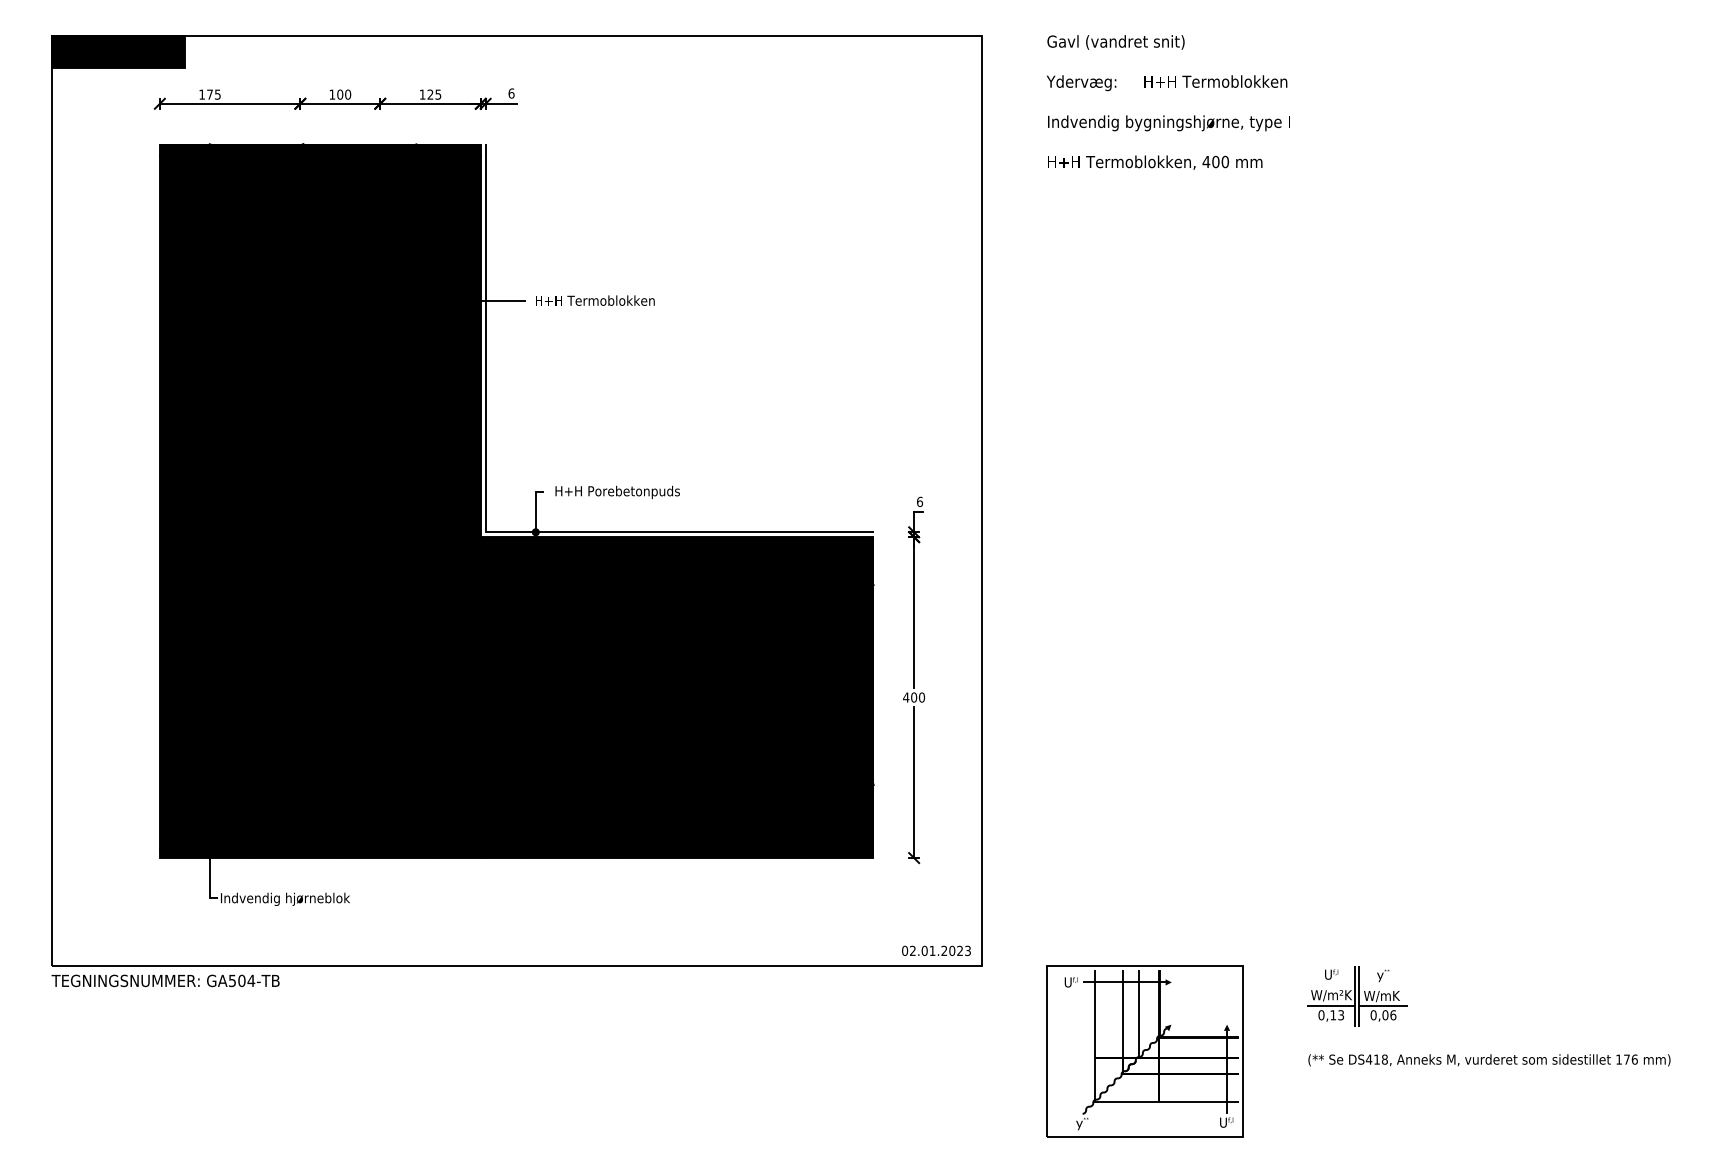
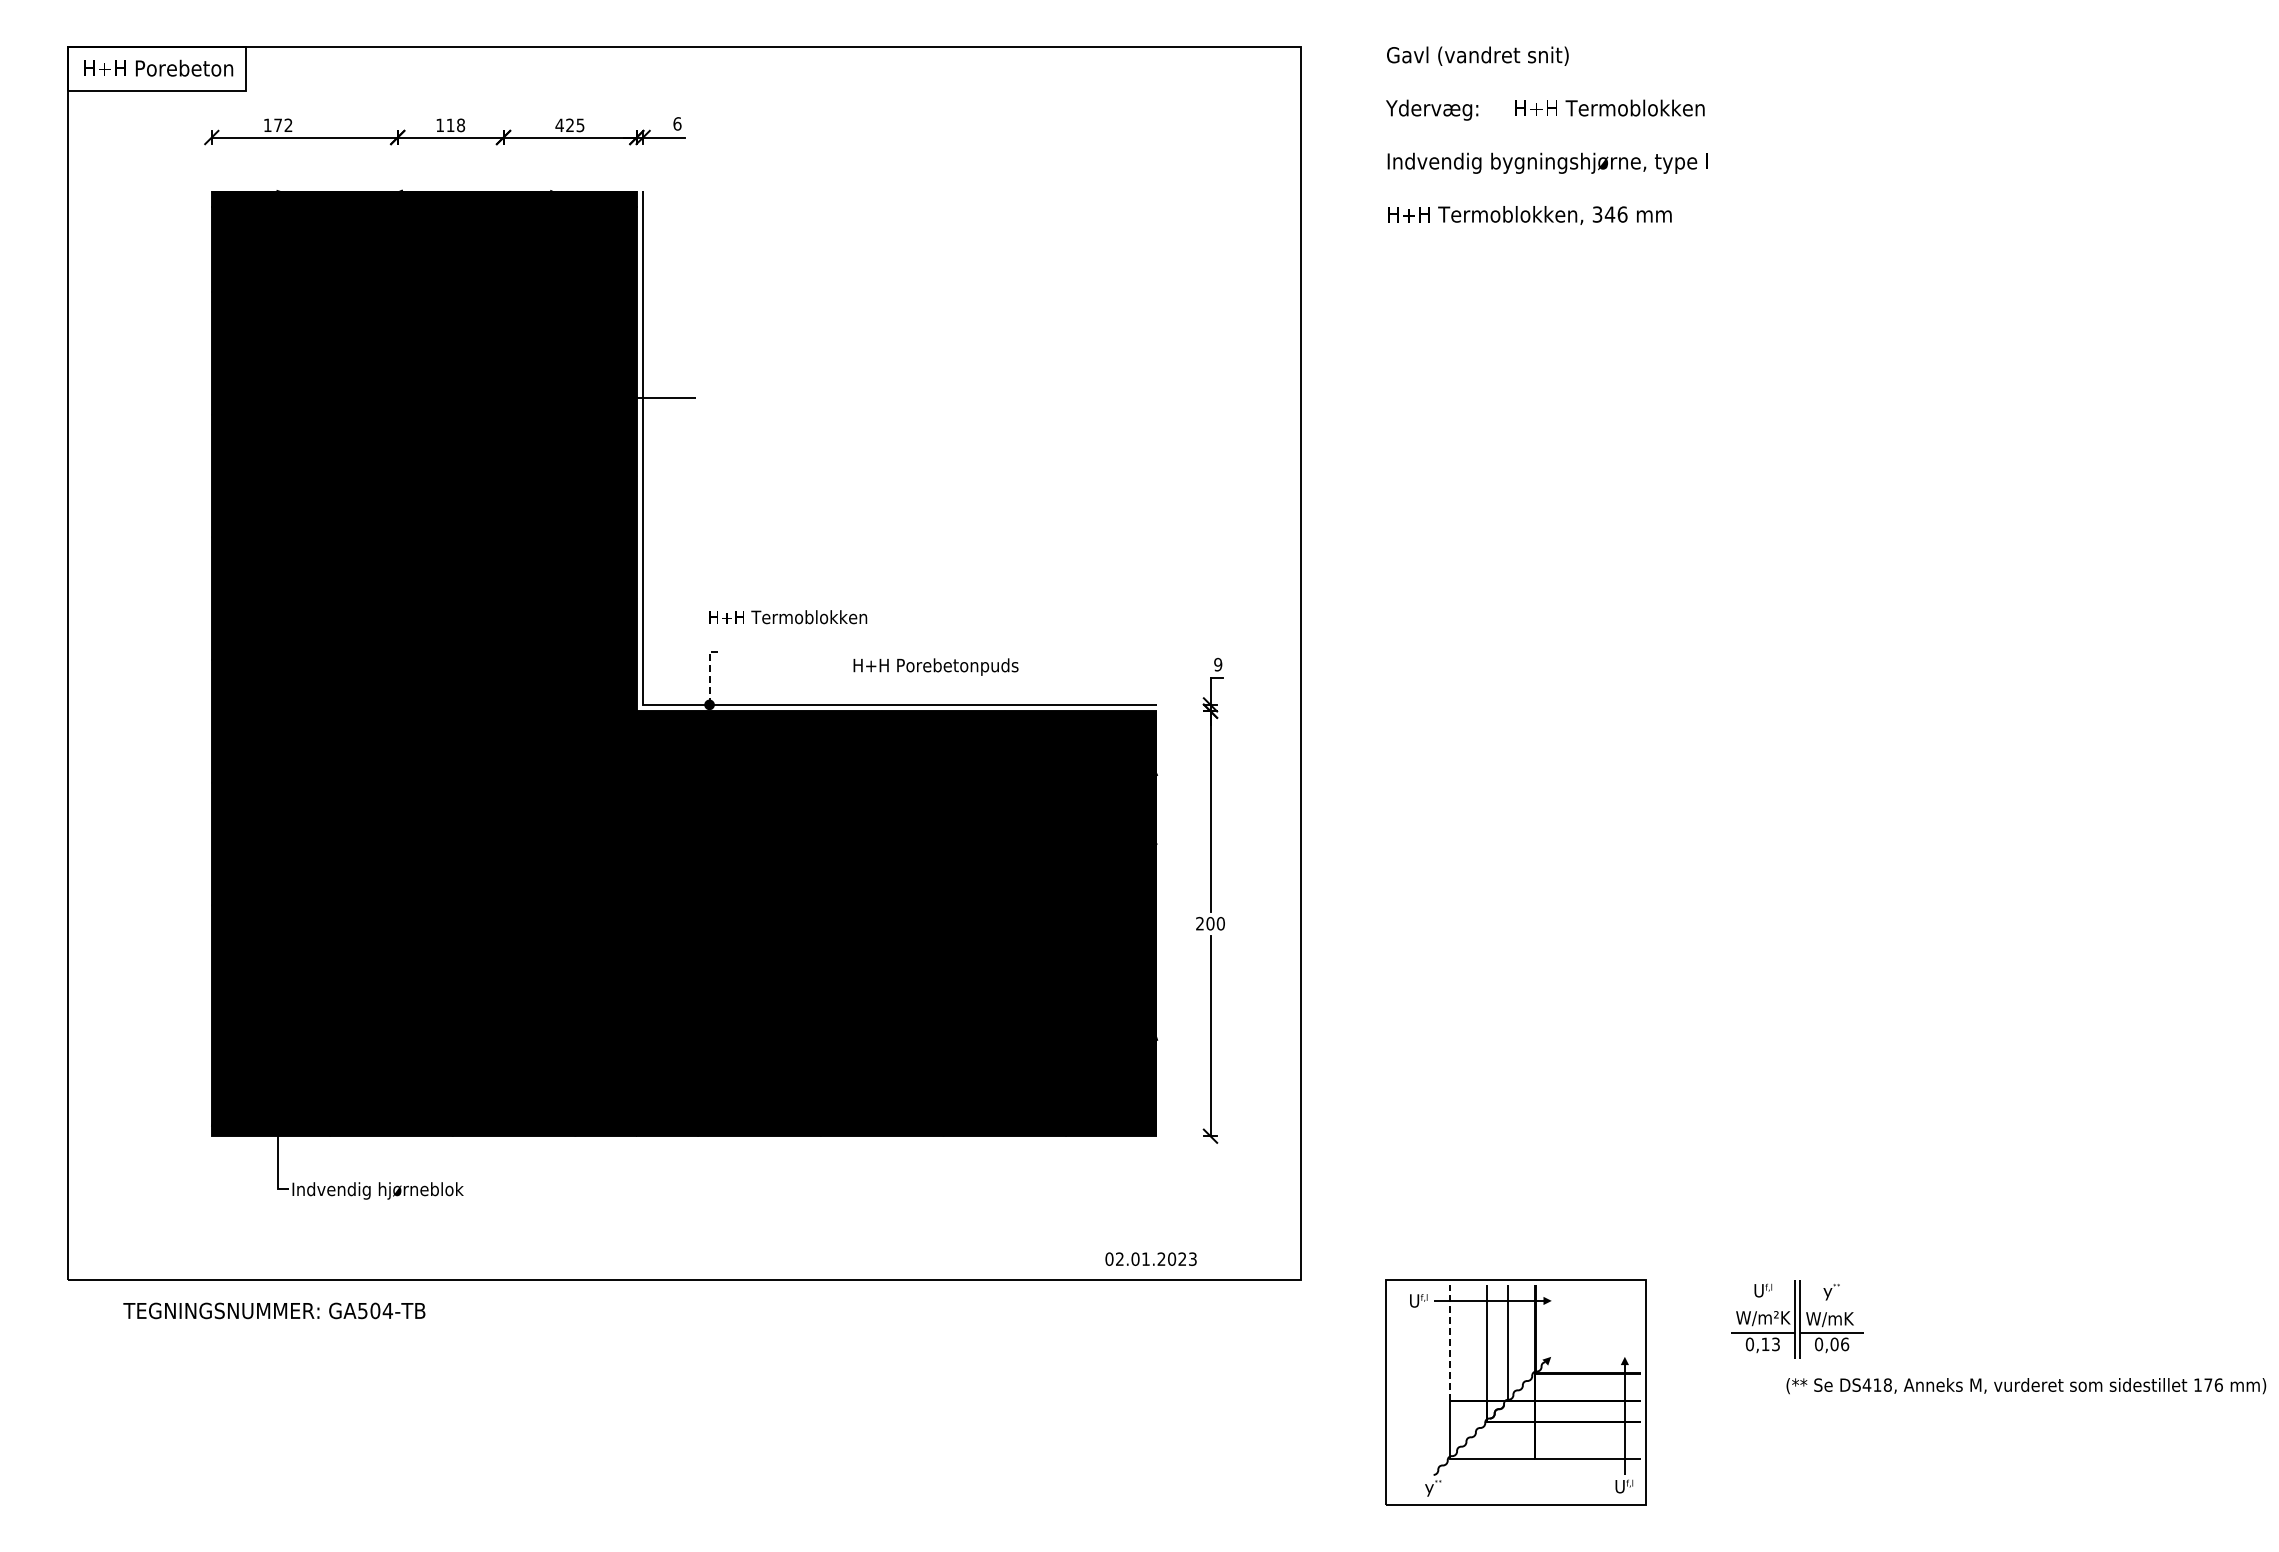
fill: (118, 51) -> (156, 68), removed
text: (422, 93) -> (559, 124), 125 -> 425
text: (217, 94) -> (288, 125), 175 -> 172
text: (343, 94) -> (455, 125), 100 -> 118
text: (1215, 161) -> (1609, 214), 400 -> 346
text: (595, 300) -> (788, 617), moved
text: (617, 491) -> (935, 666), moved
text: (920, 501) -> (1218, 664), 6 -> 9
line: (535, 507) -> (709, 672), solid -> dashed
text: (905, 697) -> (1199, 923), 400 -> 200
text: (936, 950) -> (1150, 1258), moved
text: (165, 980) -> (274, 1310), moved
line: (1094, 1013) -> (1449, 1342), solid -> dashed
text: (1489, 1060) -> (2026, 1386), moved

